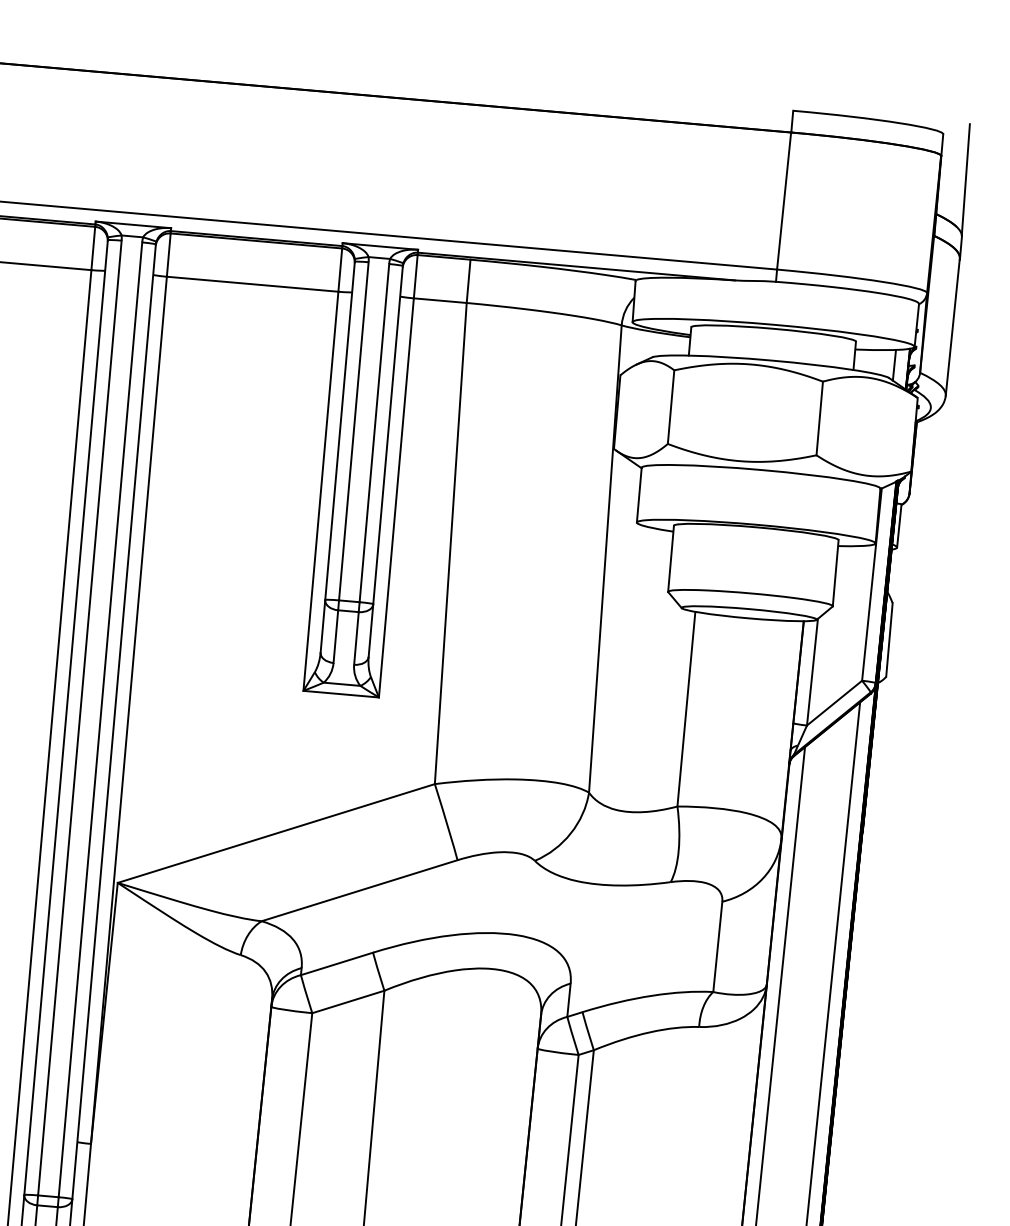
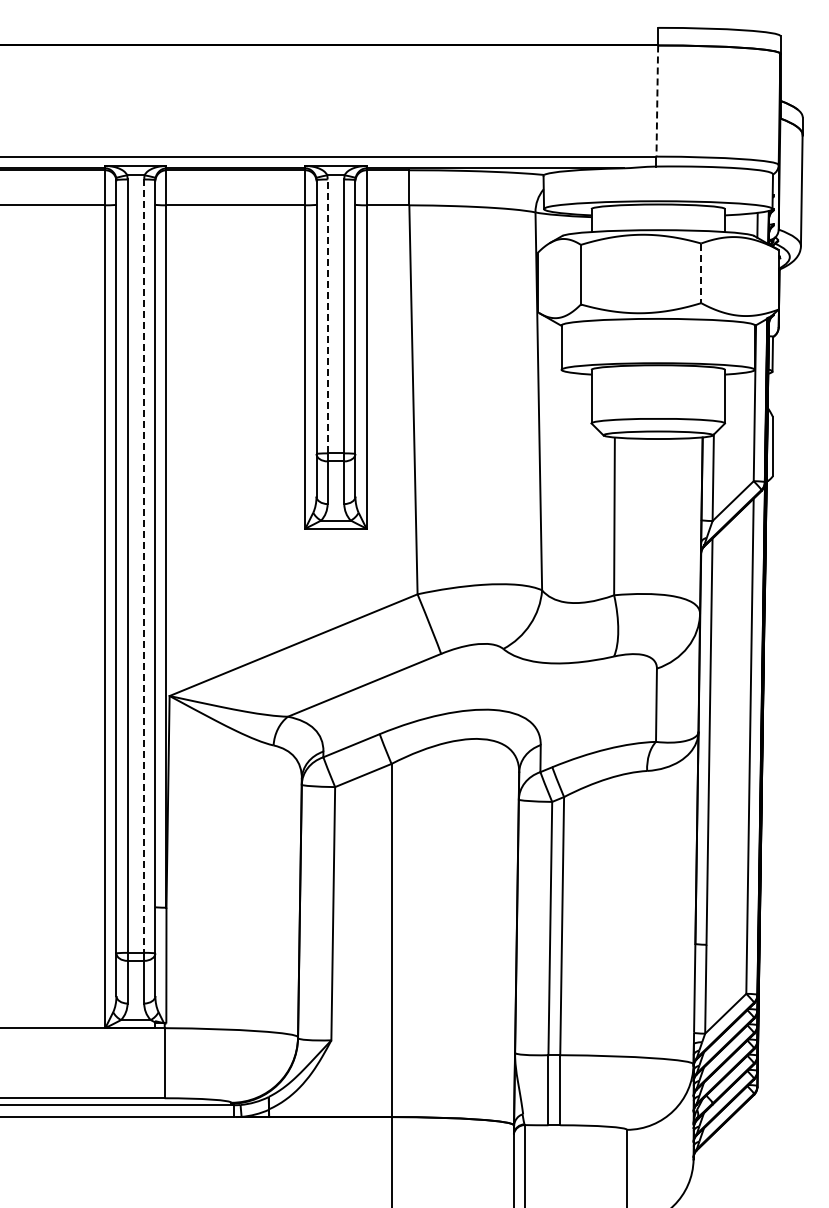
line: (965, 178) -> (801, 70), removed
line: (784, 201) -> (657, 101), solid -> dashed
line: (820, 418) -> (701, 273), solid -> dashed
line: (353, 431) -> (327, 316), solid -> dashed
line: (100, 720) -> (144, 566), solid -> dashed

